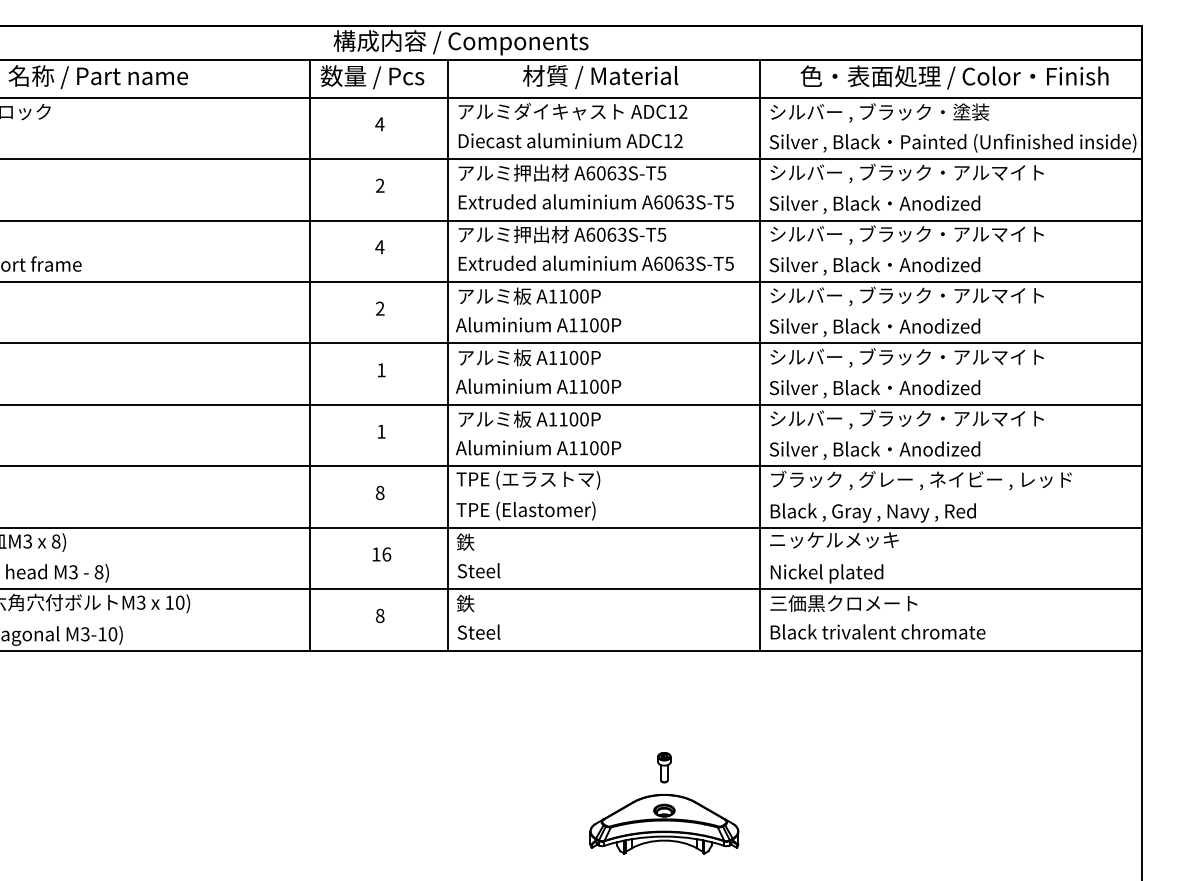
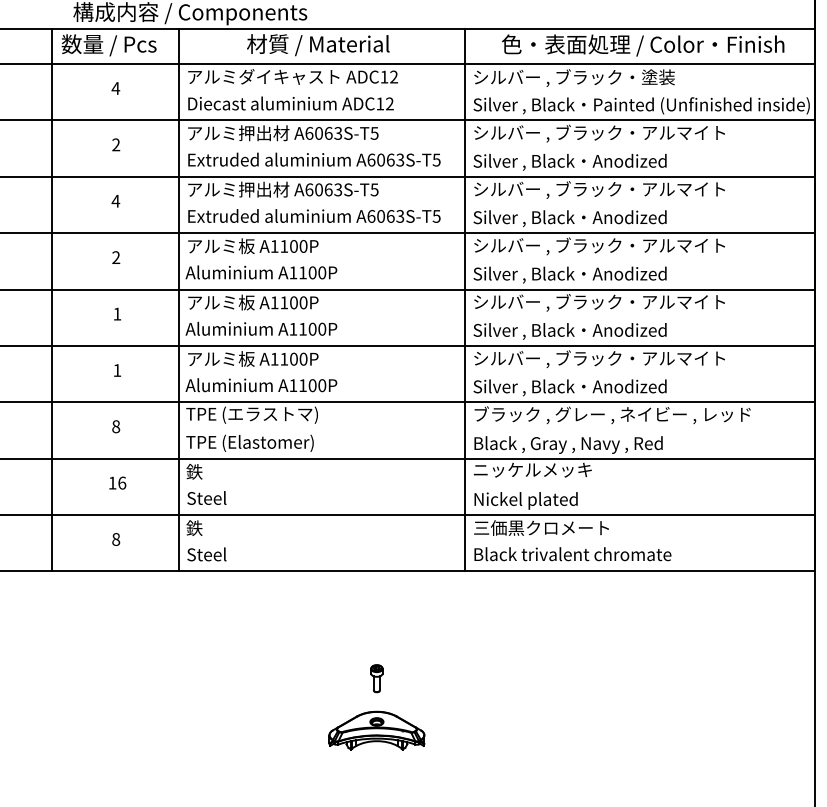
part: (664, 824) -> (376, 730), size x0.7

